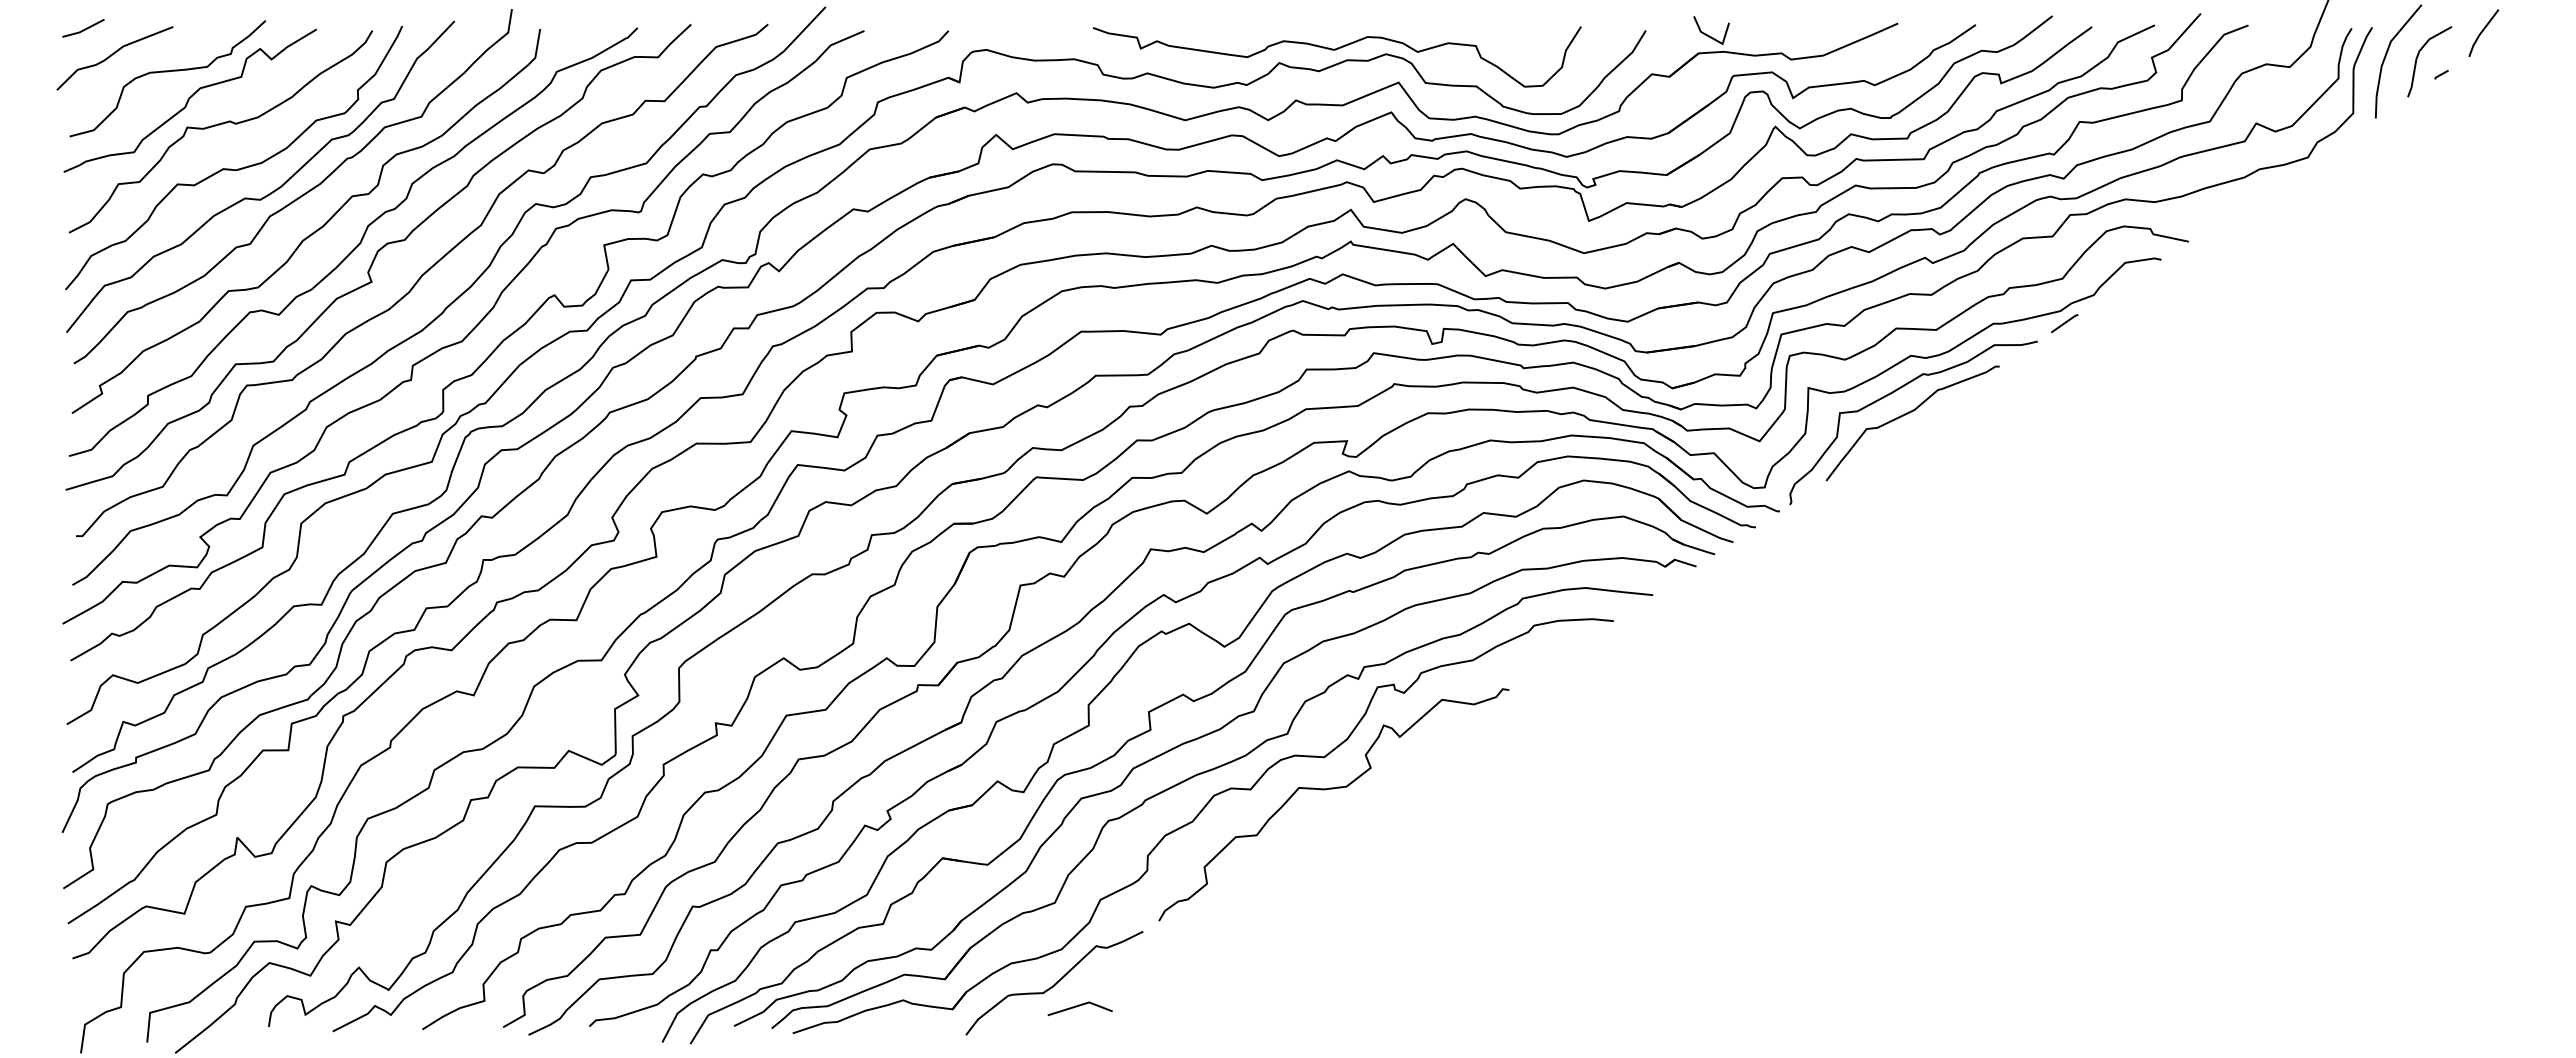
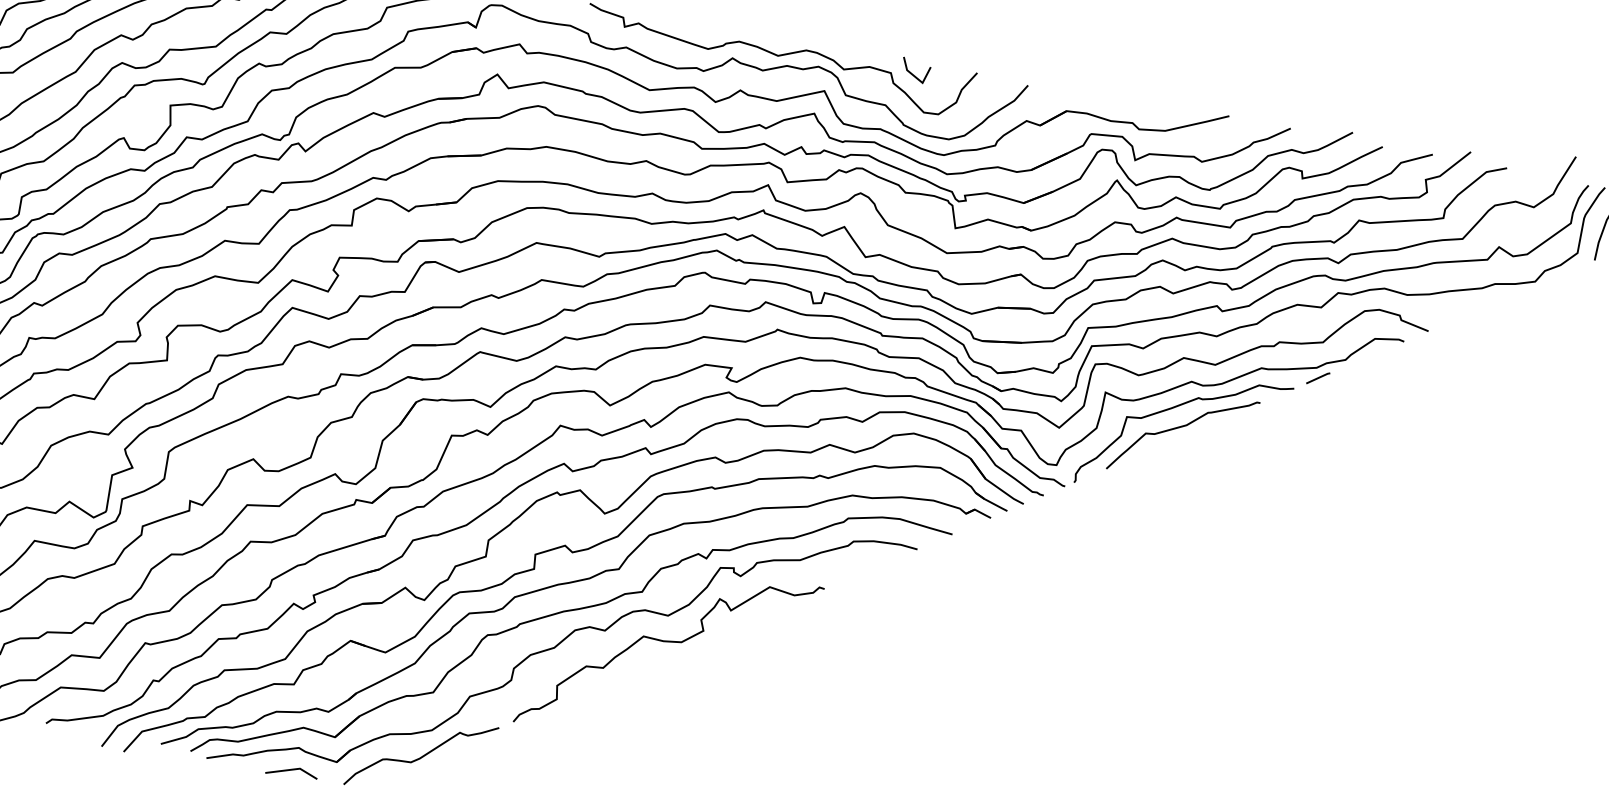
line: (1709, 35) -> (913, 74), moved
line: (1079, 1006) -> (291, 770), moved

